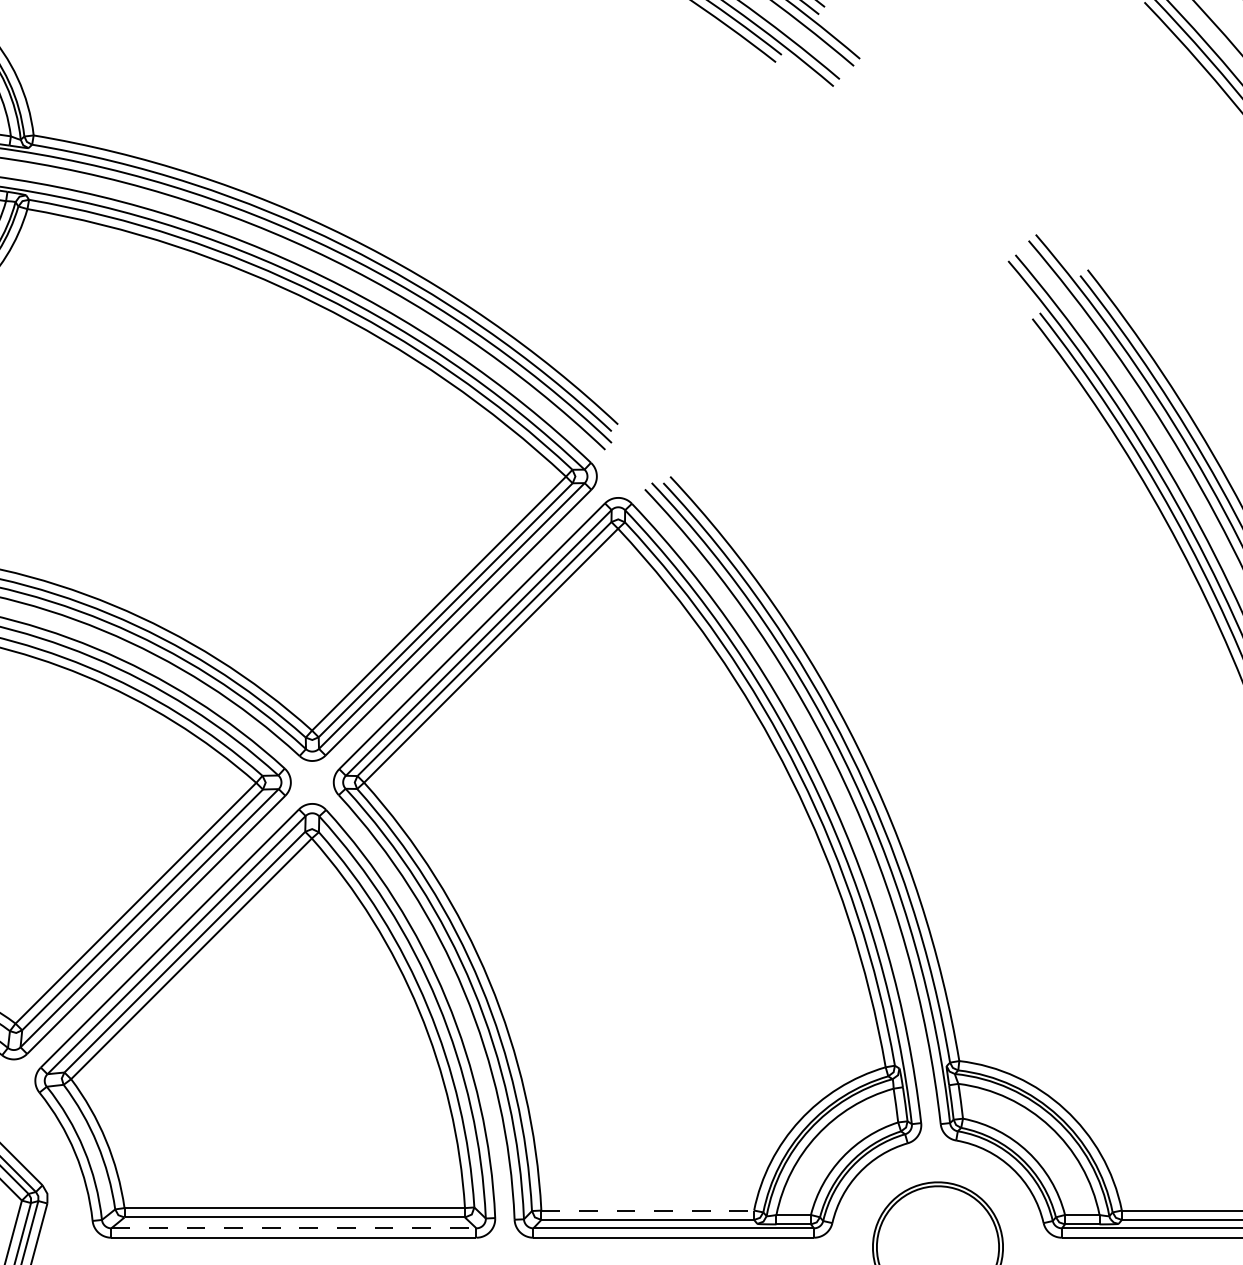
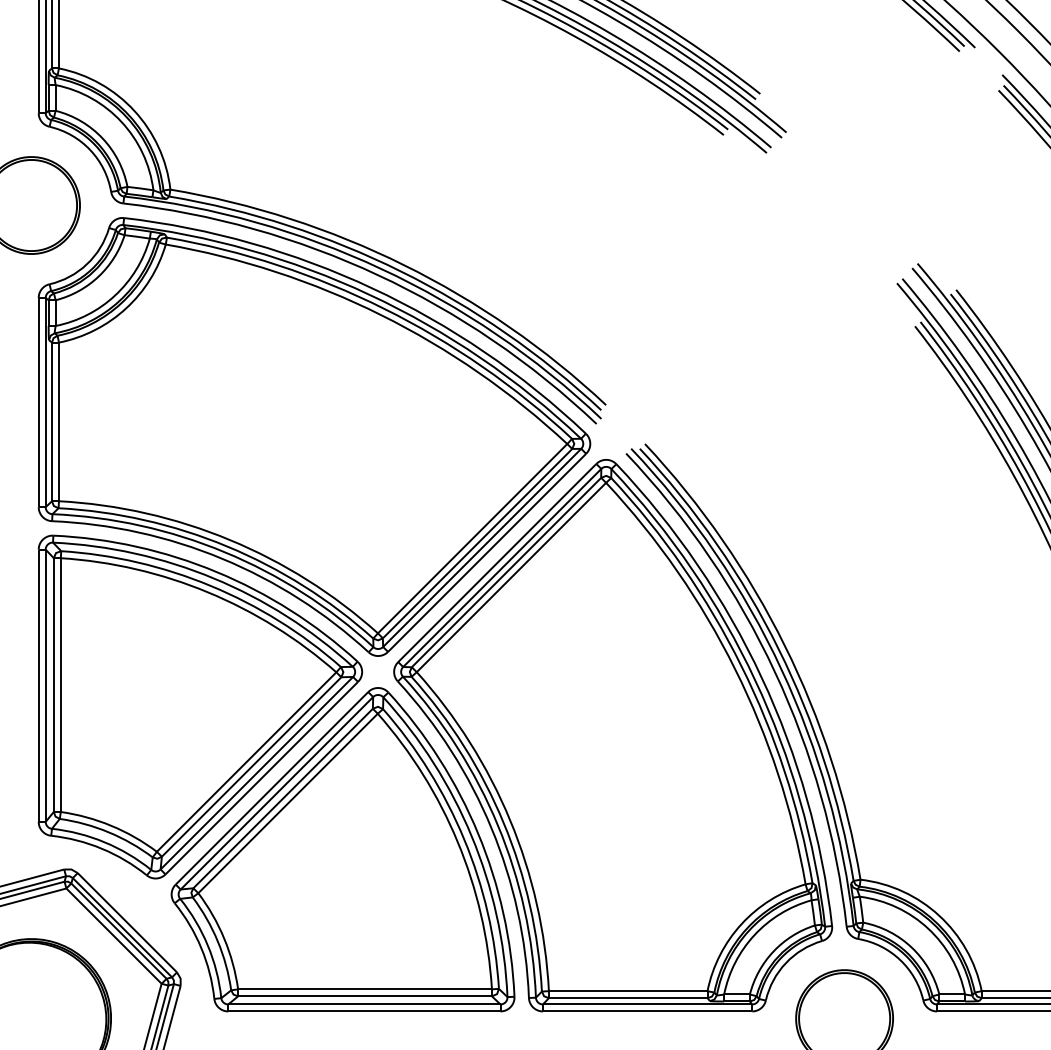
line: (648, 1210) -> (628, 991), dashed -> solid
line: (294, 1228) -> (364, 1004), dashed -> solid

